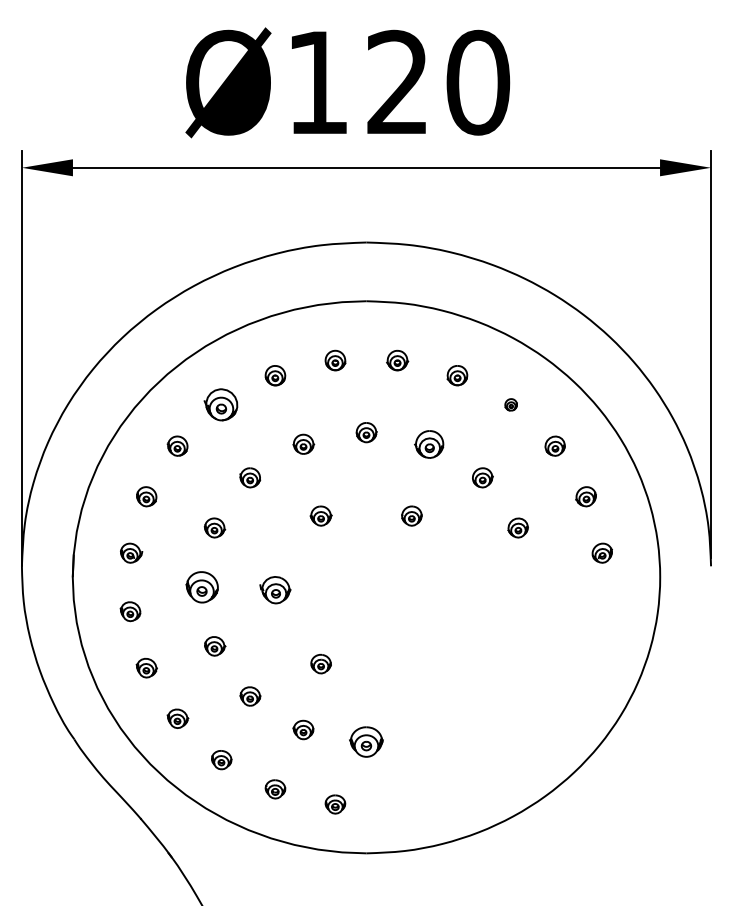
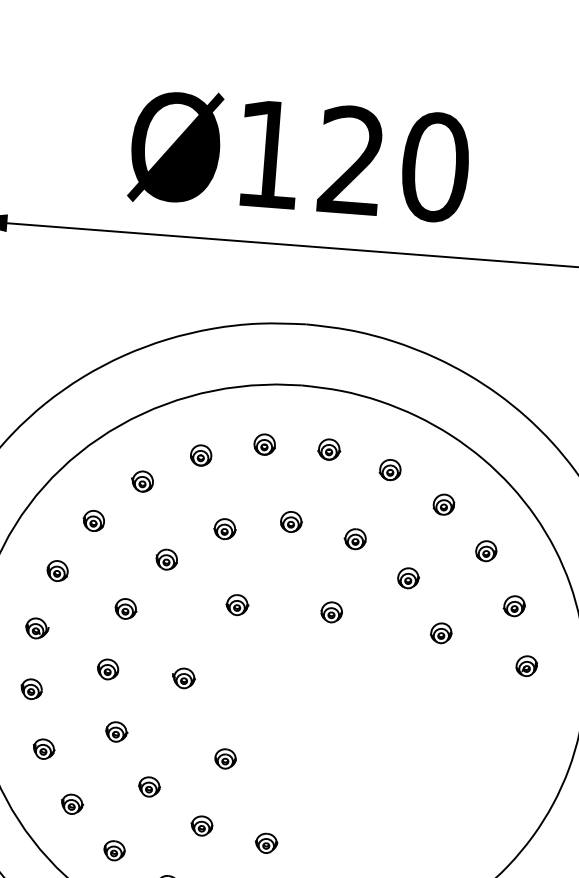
part: (221, 404) -> (142, 481), size x0.62
part: (510, 404) -> (443, 504), size x1.67
part: (428, 443) -> (354, 538), size x0.71
part: (201, 586) -> (107, 668), size x0.62
part: (274, 589) -> (183, 677), size x0.71
part: (366, 741) -> (266, 843), size x0.62

